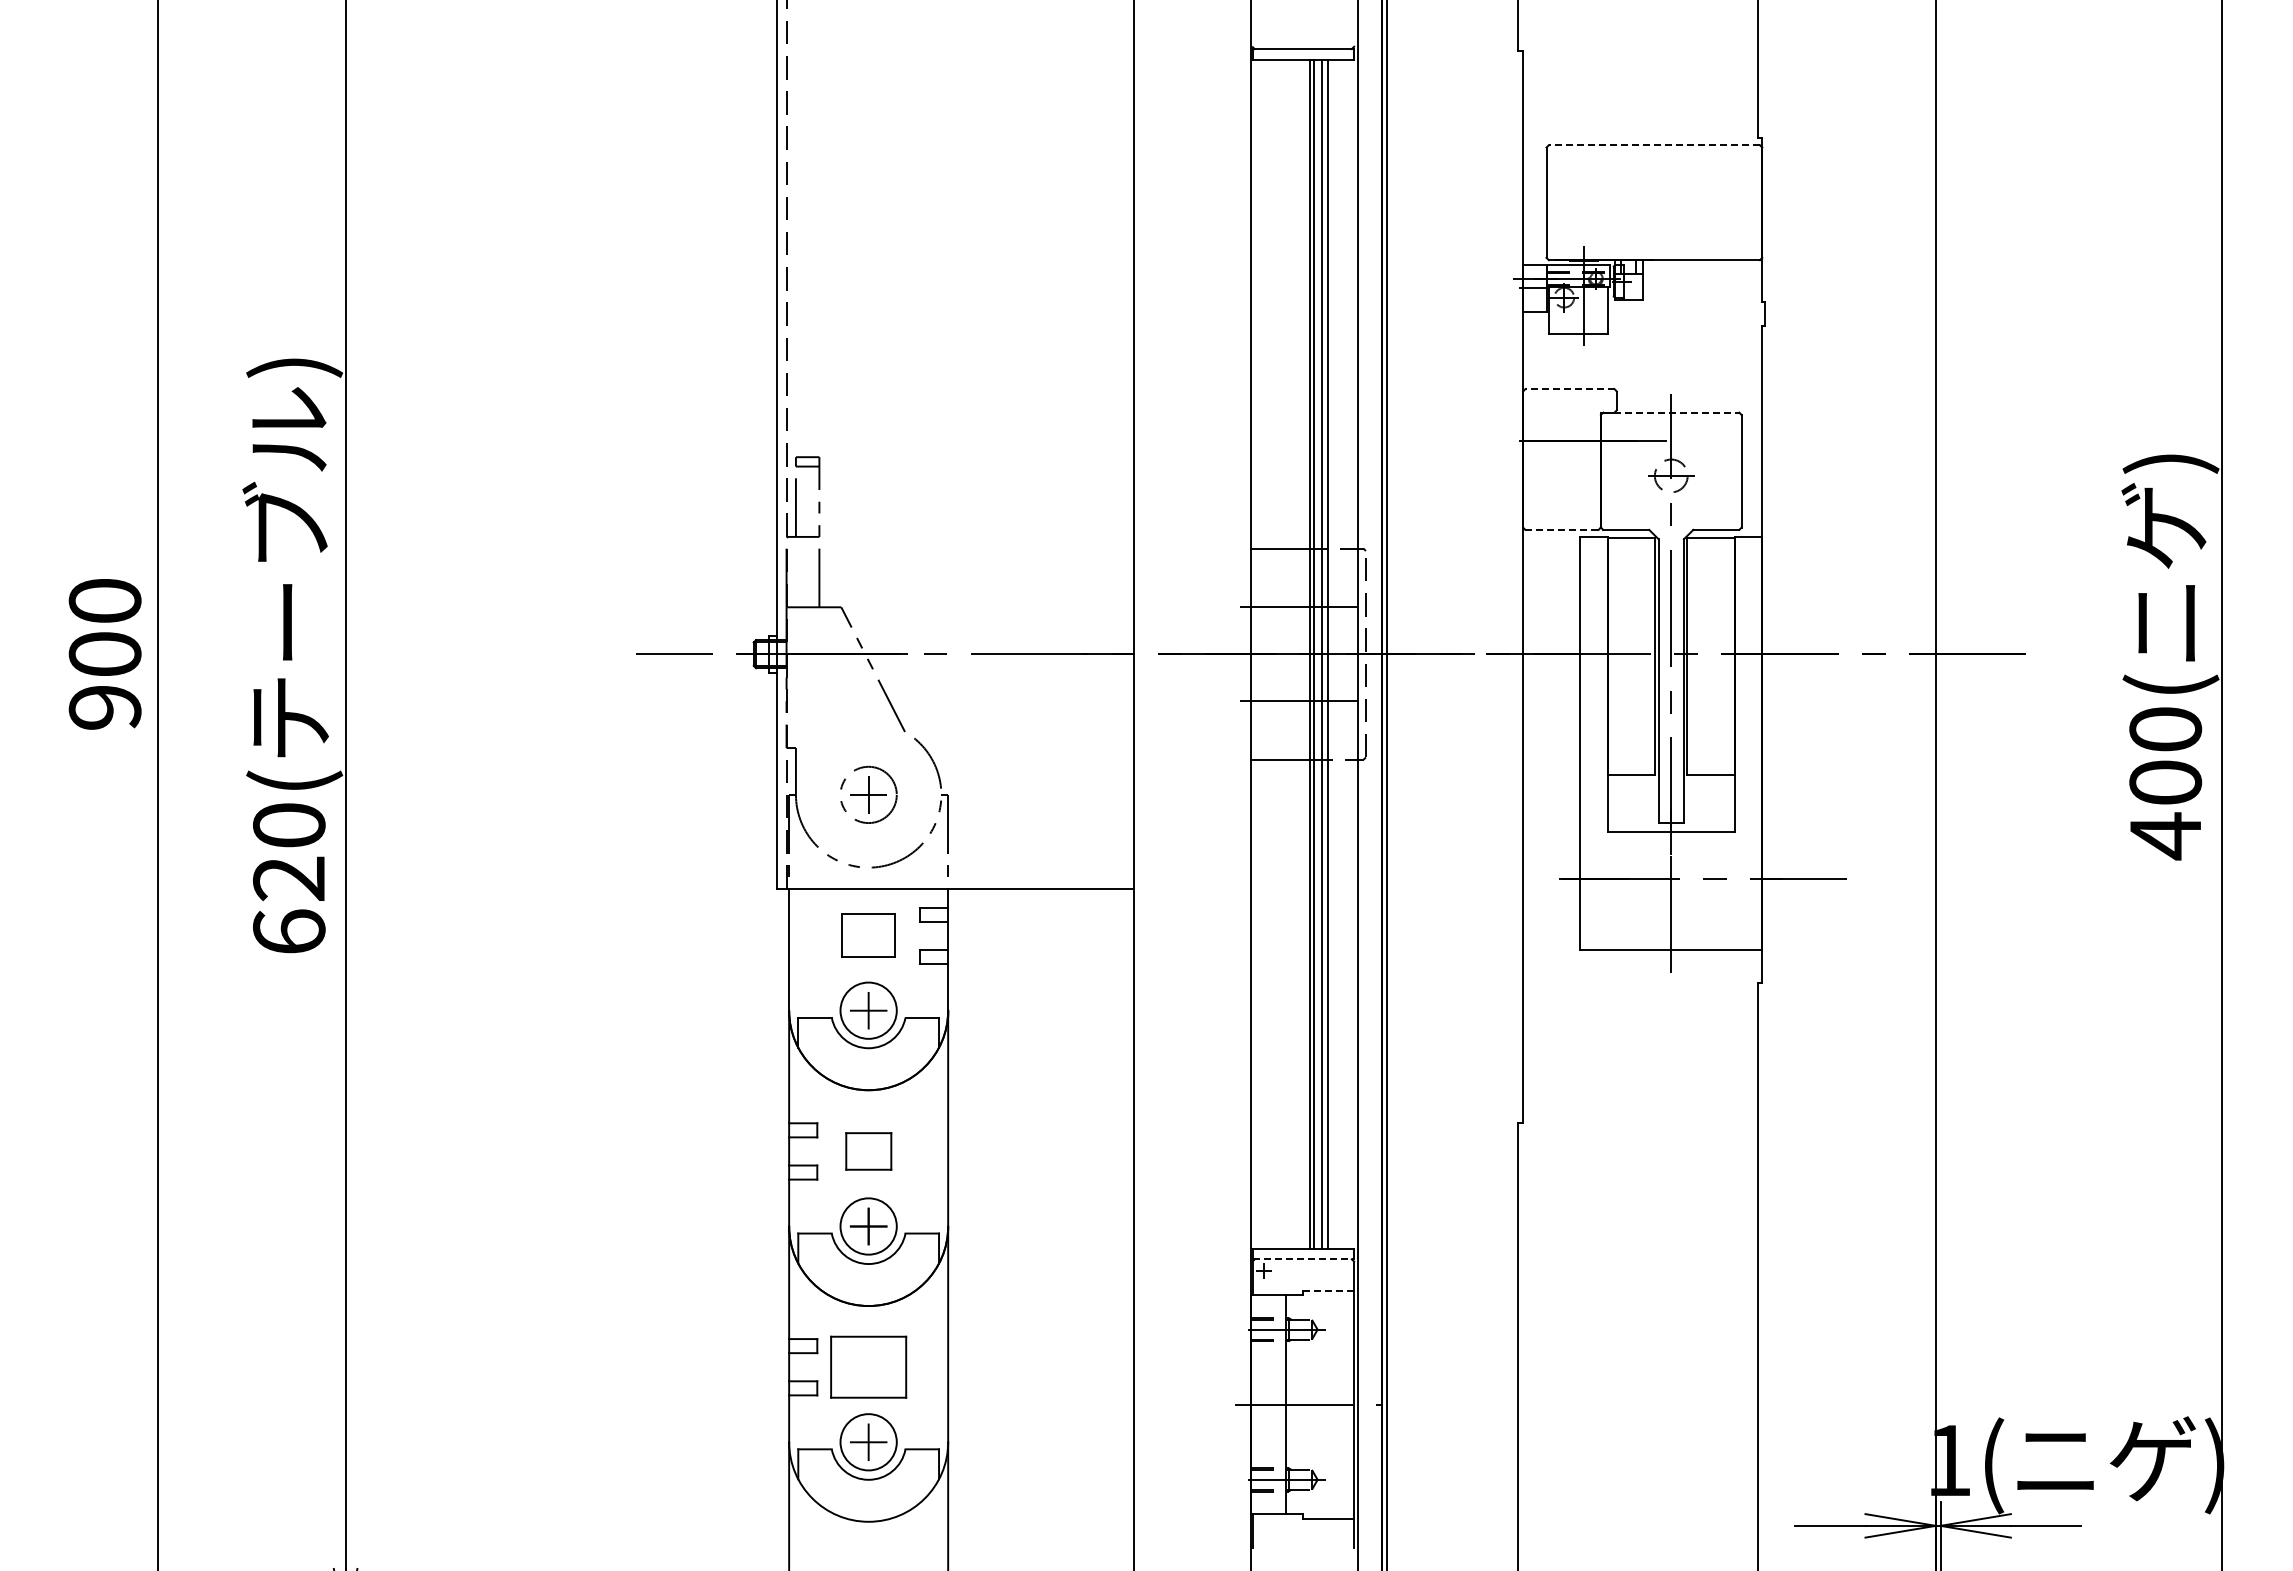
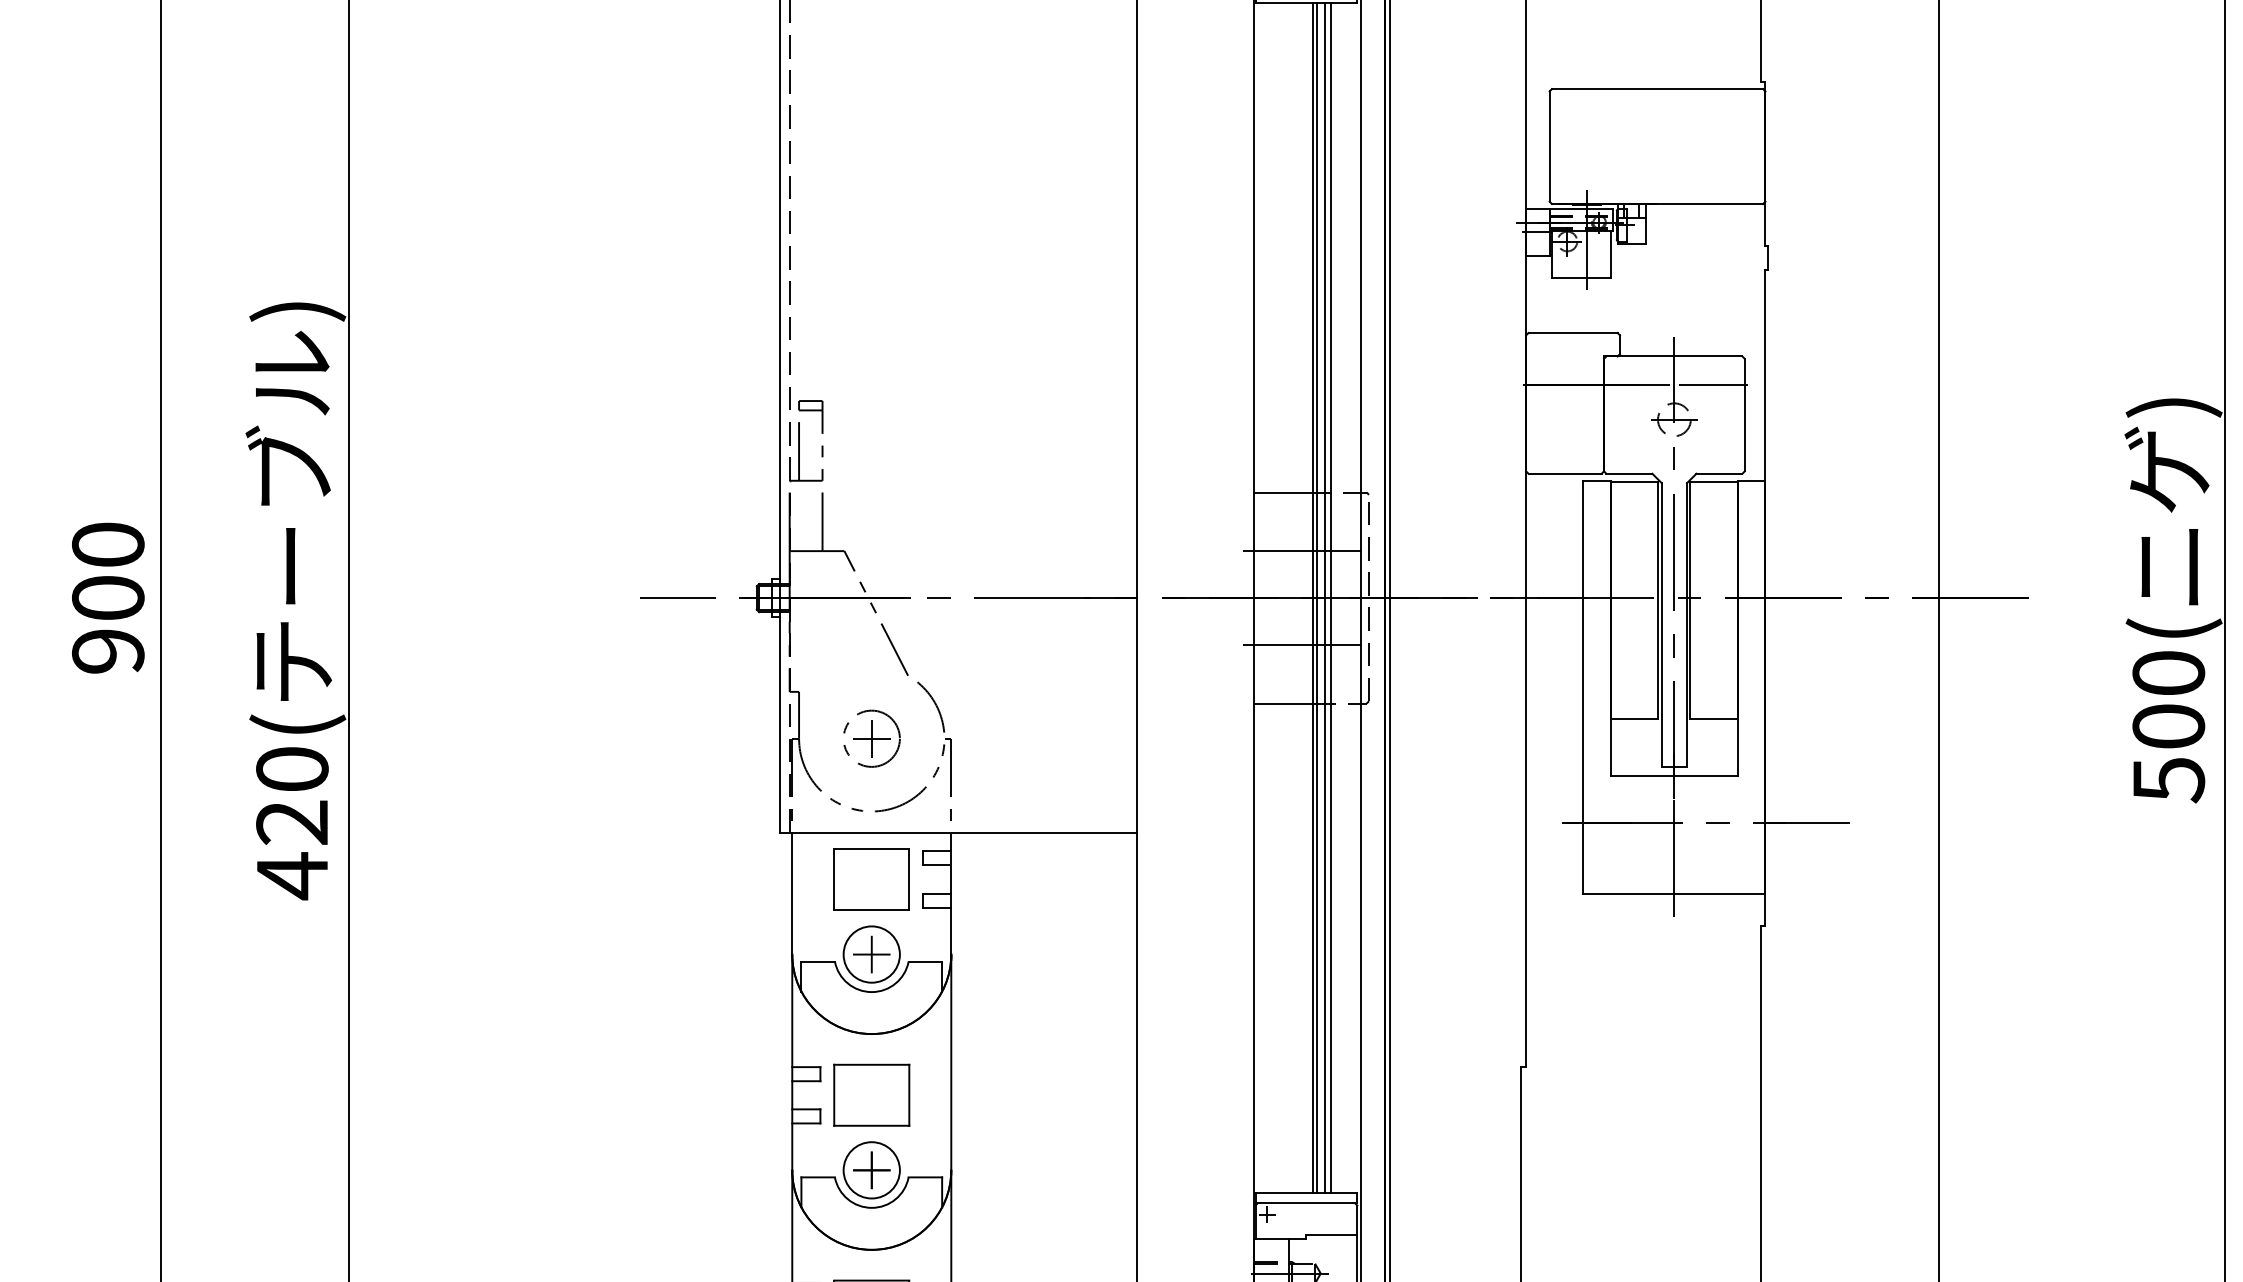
line: (1654, 145) -> (1657, 89), dashed -> solid
line: (1569, 389) -> (1572, 333), dashed -> solid
line: (1671, 412) -> (1674, 356), dashed -> solid
line: (1710, 440) -> (1713, 384), added
line: (1561, 529) -> (1564, 473), dashed -> solid
text: (2166, 836) -> (2169, 780), 400( -> 500(
text: (289, 932) -> (292, 876), 620( -> 420(
part: (868, 935) -> (871, 879), size x1.43
part: (868, 1151) -> (871, 1095), size x1.67
line: (1303, 1259) -> (1306, 1203), dashed -> solid
line: (1328, 1290) -> (1331, 1234), dashed -> solid

